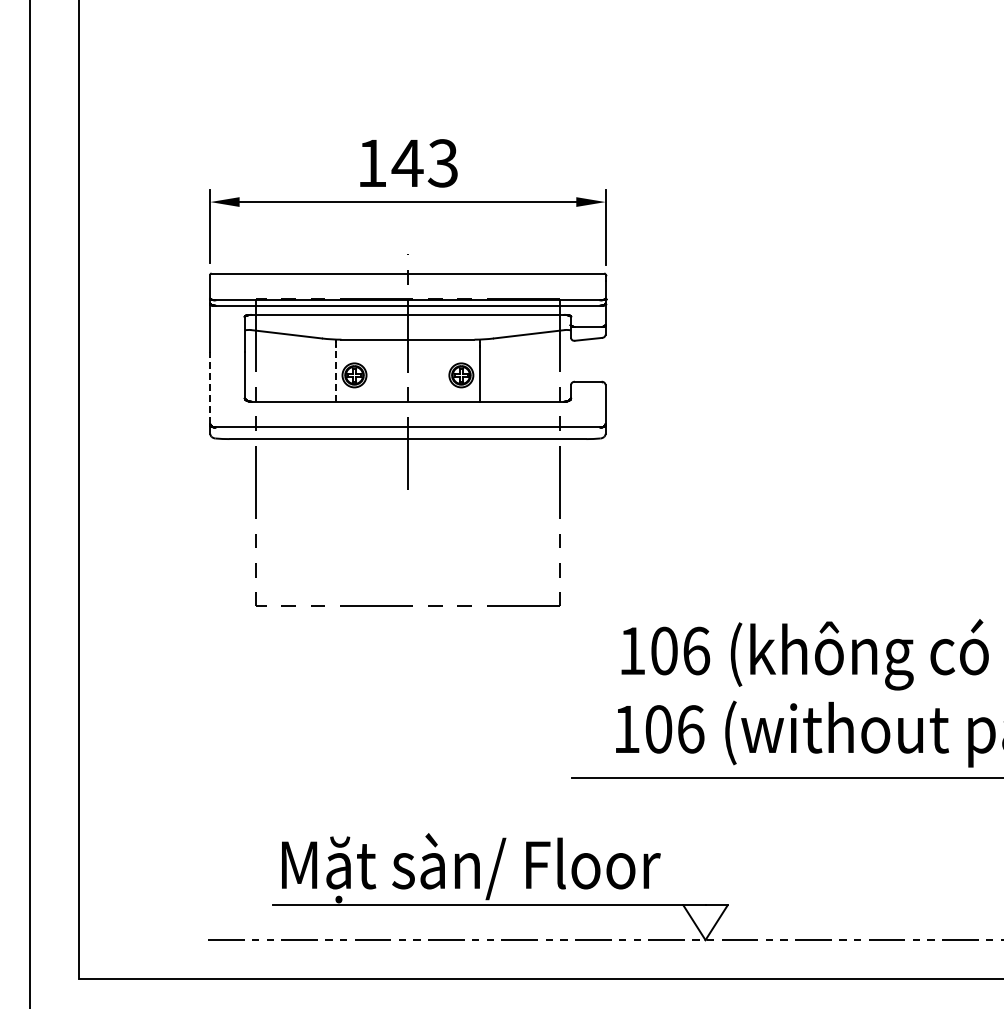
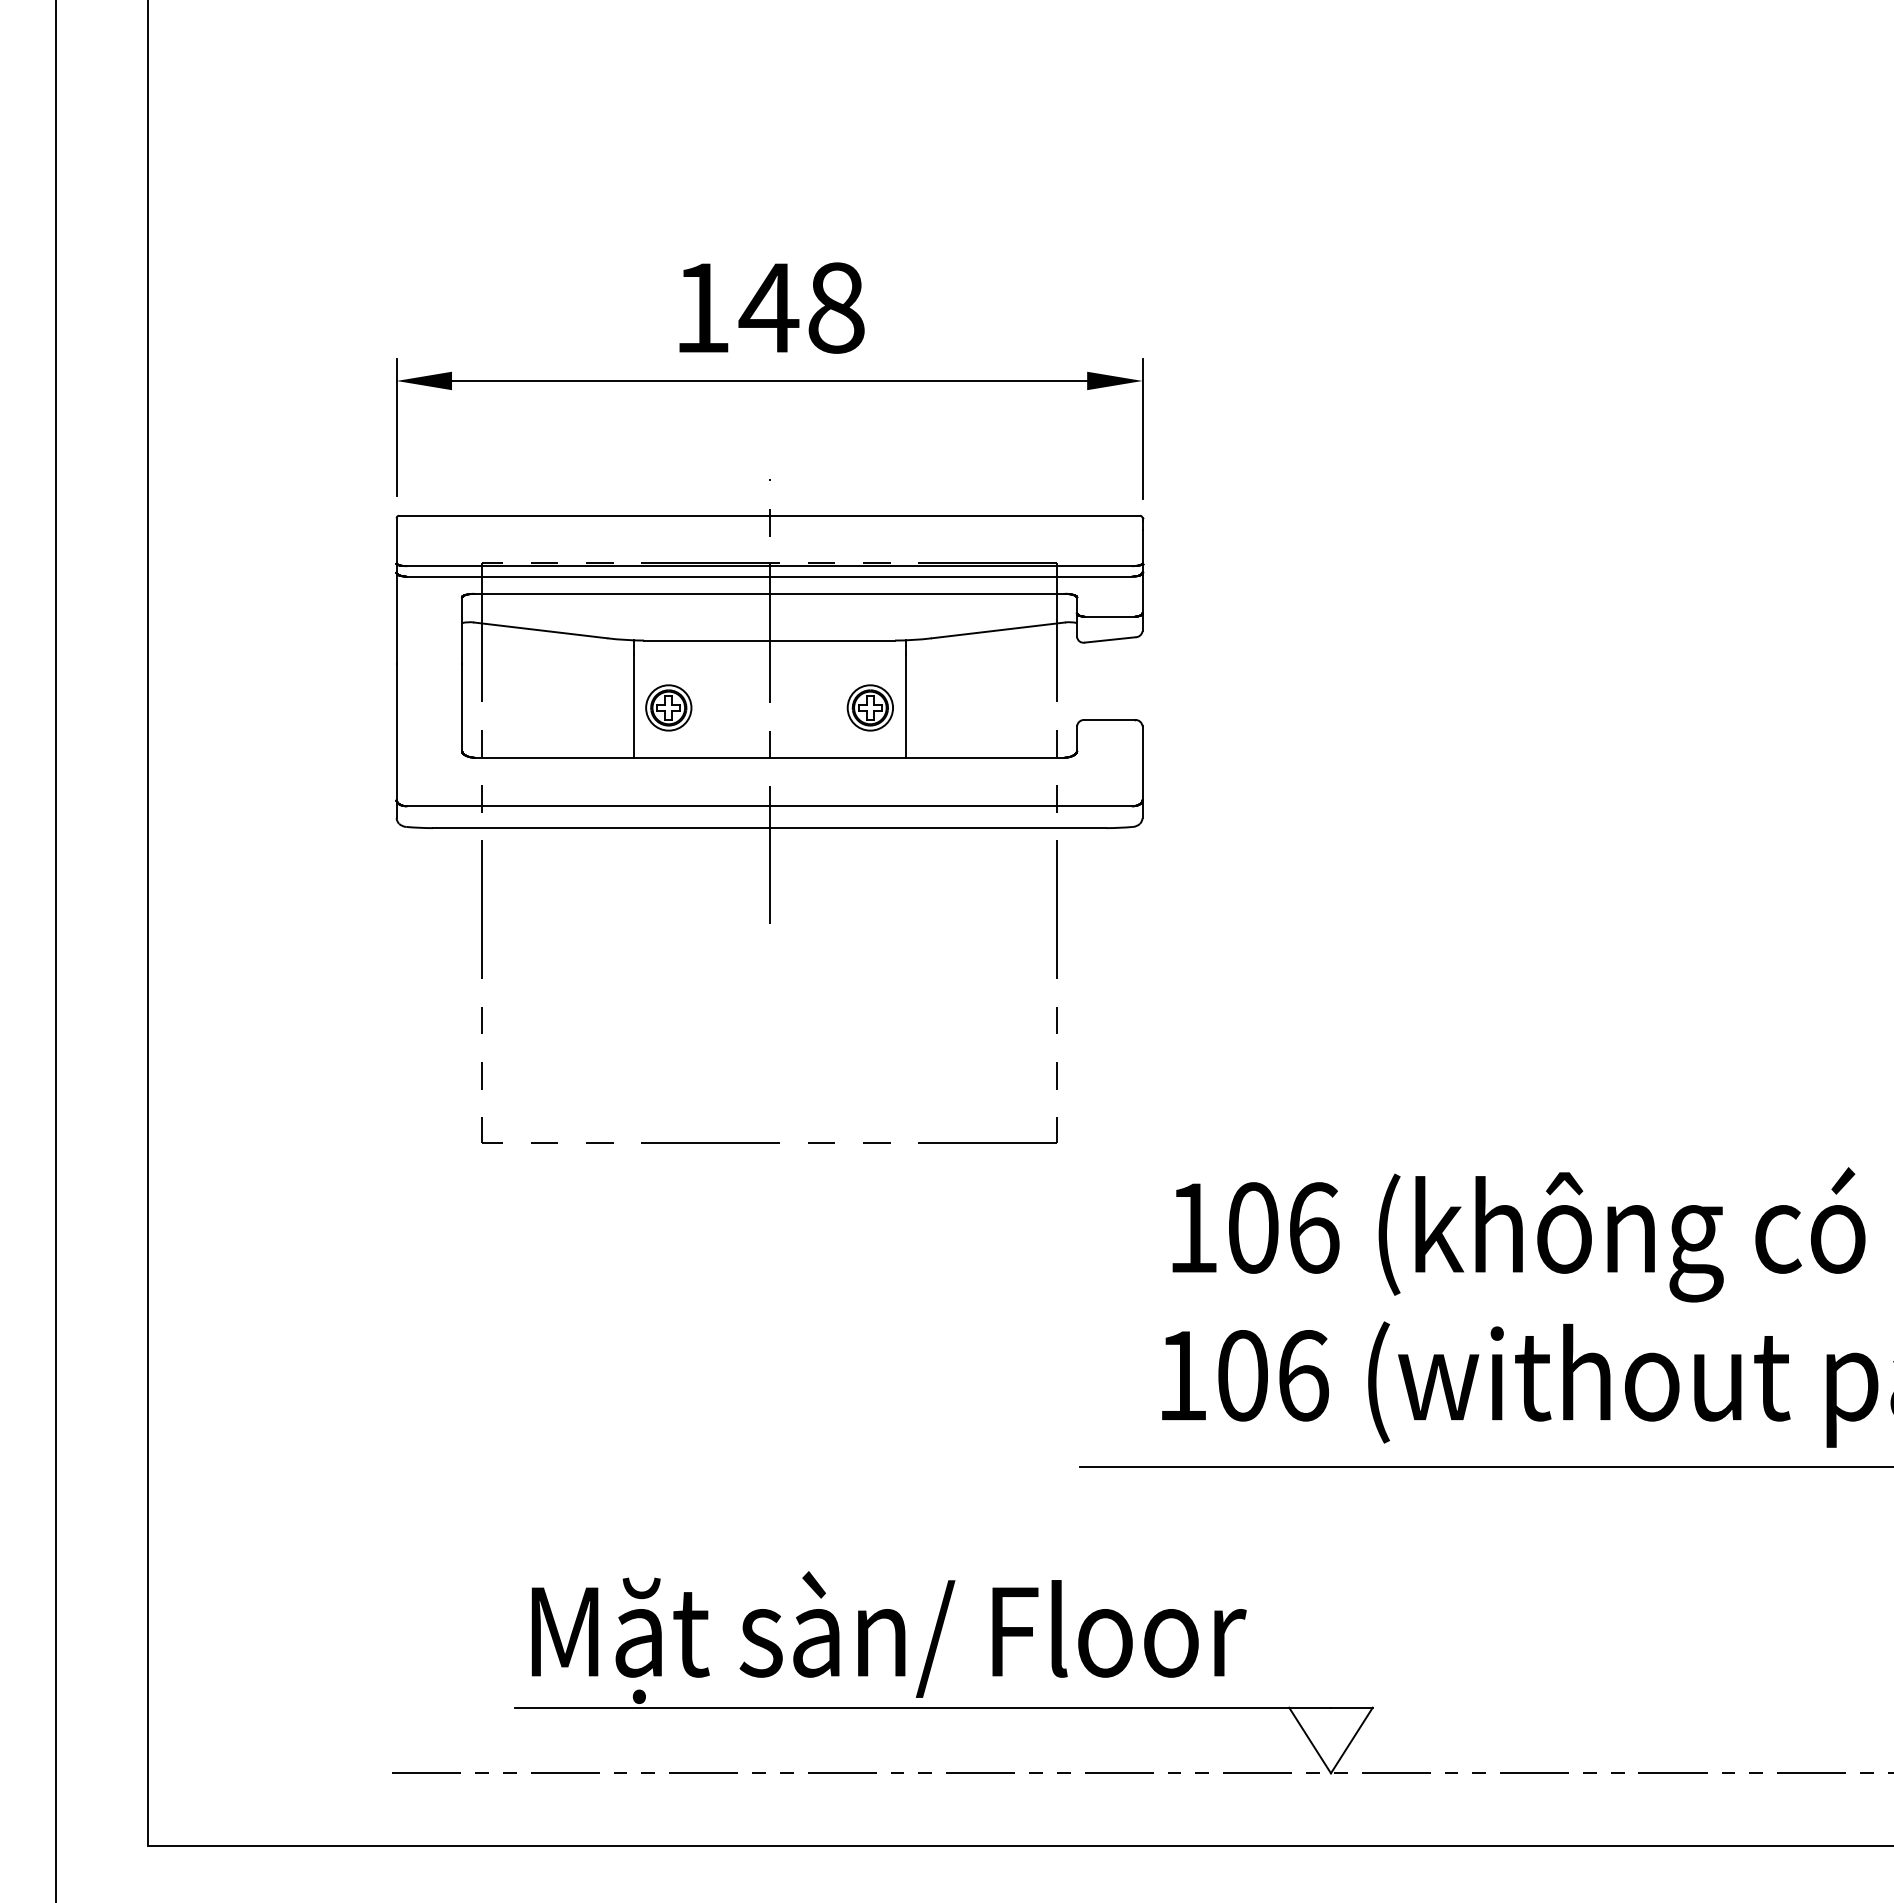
text: (442, 163) -> (834, 308), 143 -> 148
line: (335, 374) -> (632, 706), dashed -> solid
line: (210, 388) -> (397, 732), dashed -> solid

